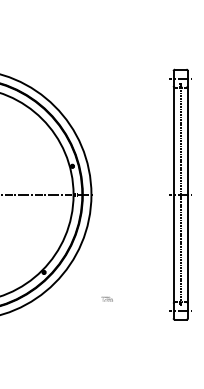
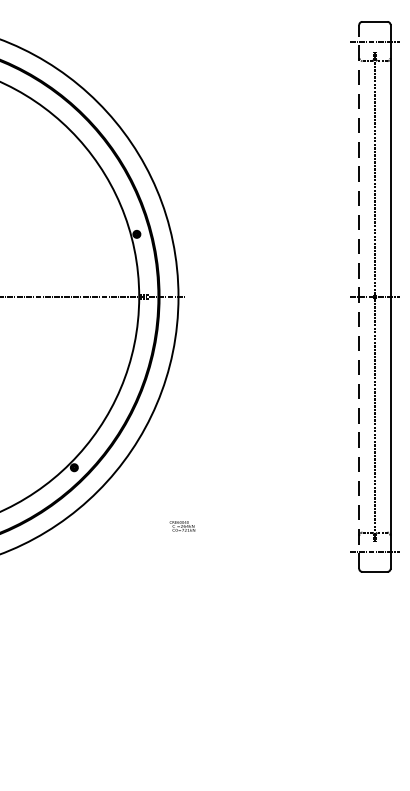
line: (173, 194) -> (358, 296), solid -> dashed
text: (106, 298) -> (180, 524), moved

